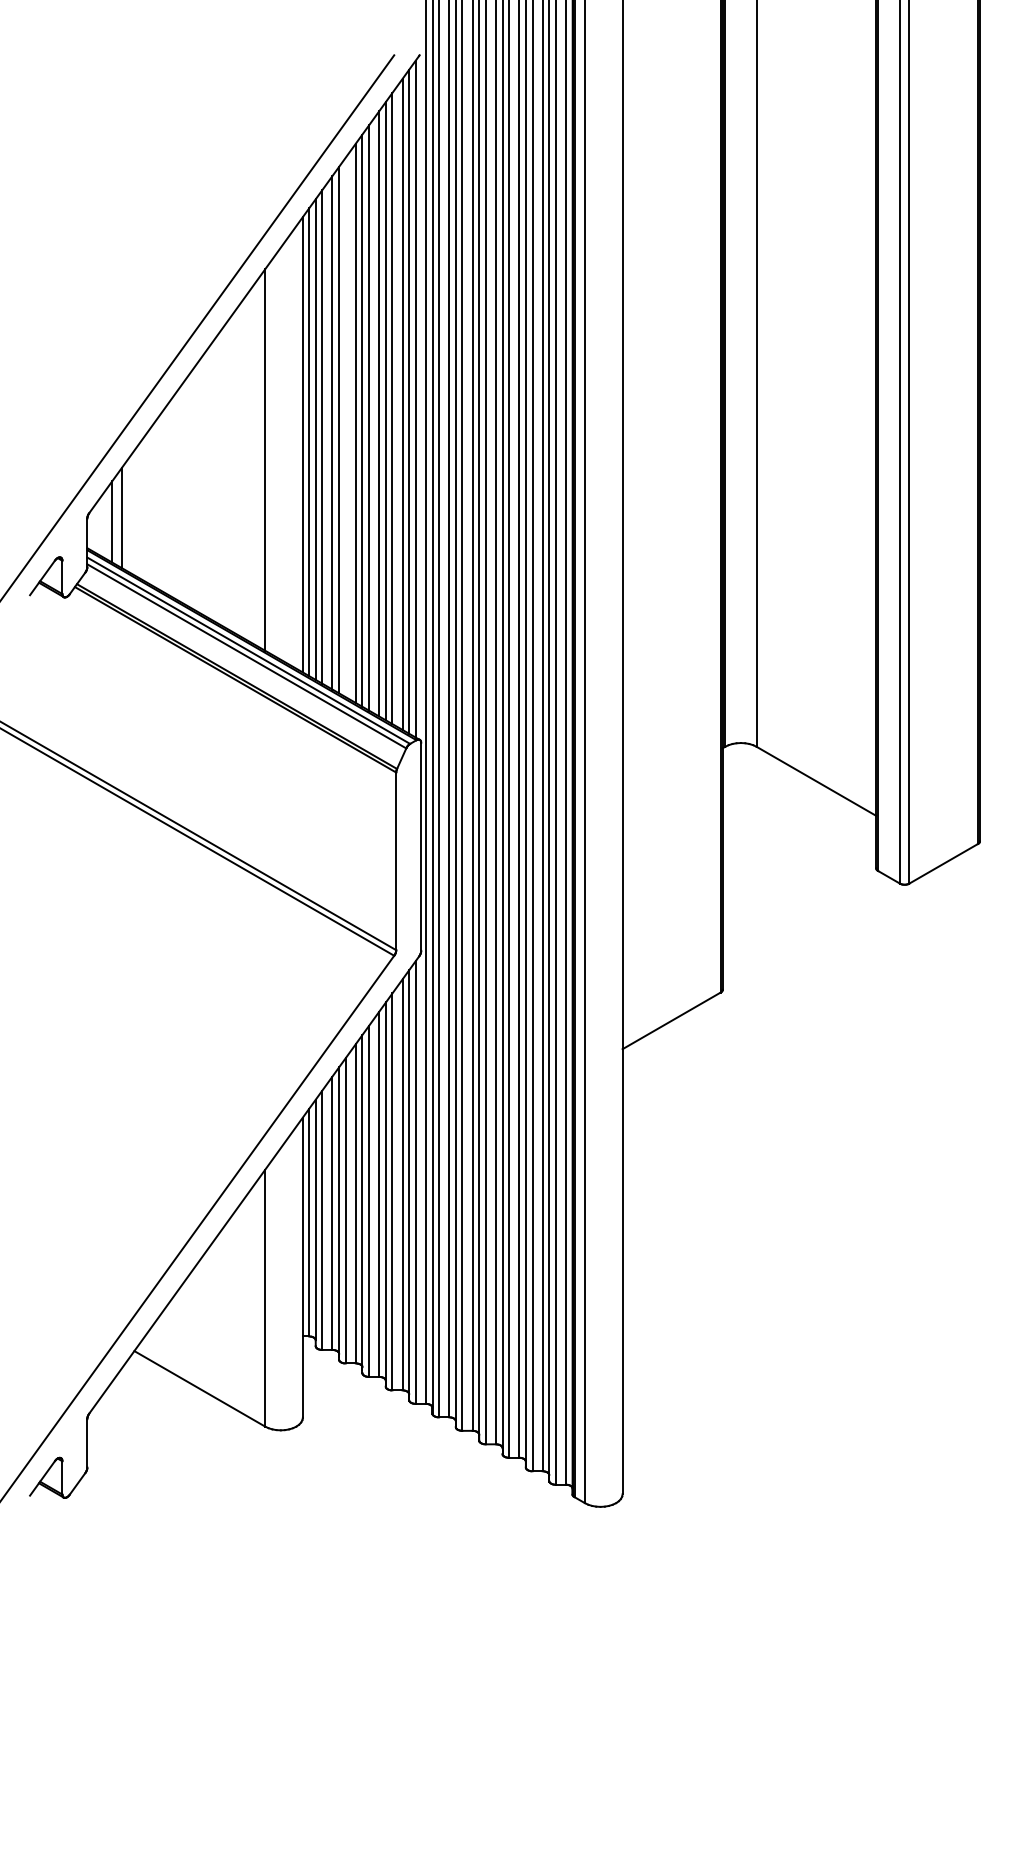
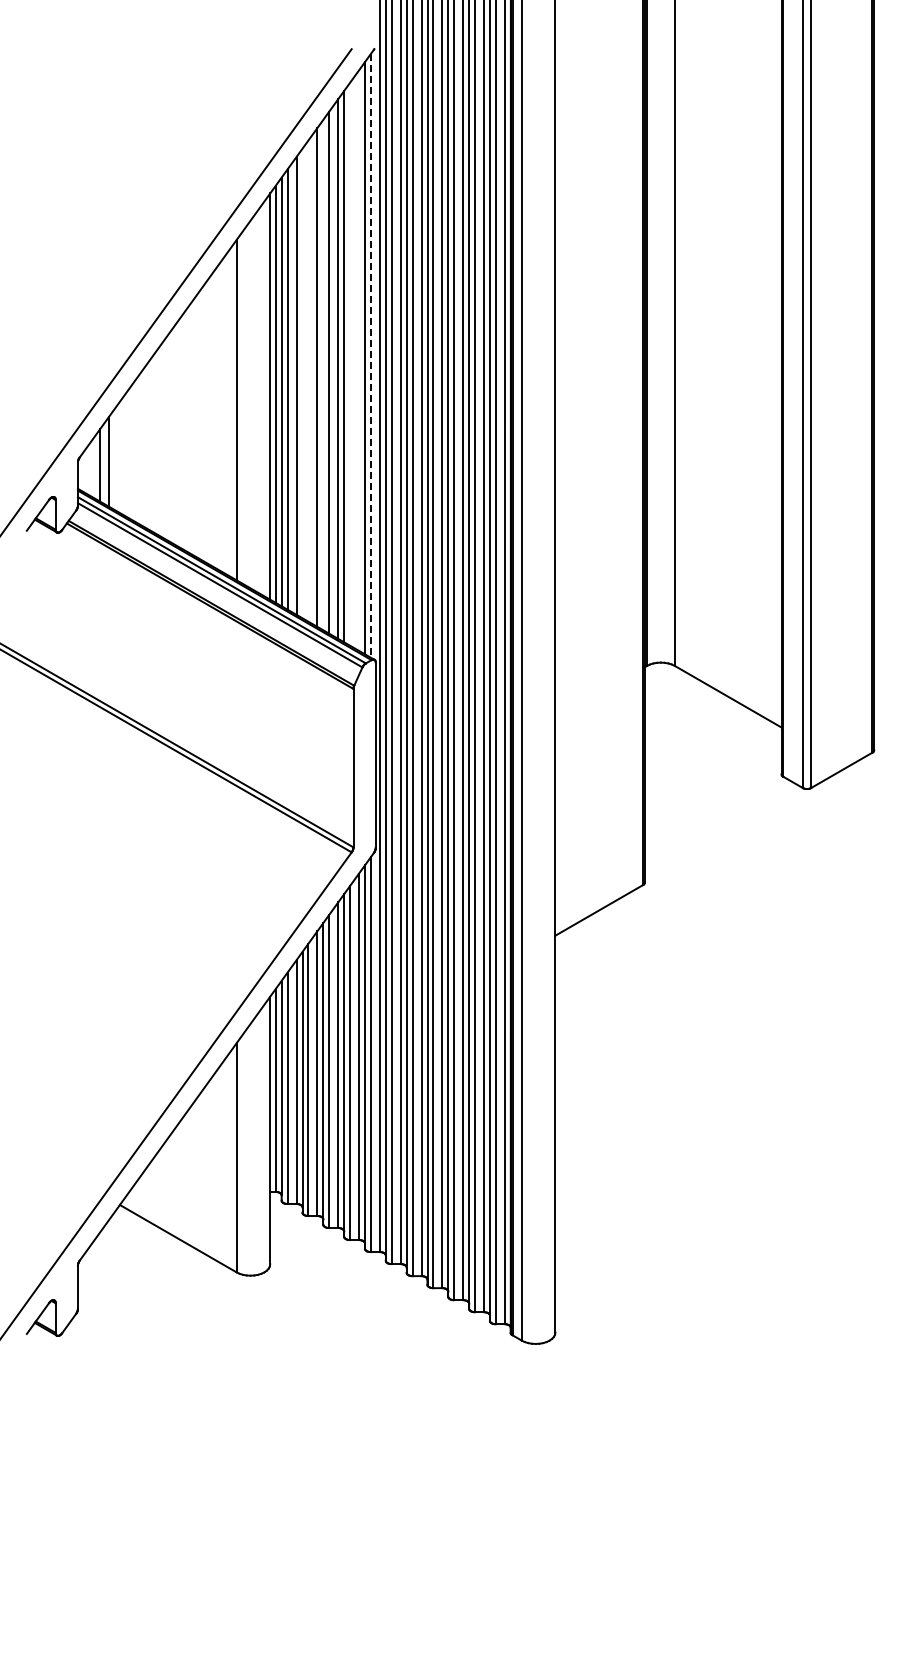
line: (415, 398) -> (370, 355), solid -> dashed
line: (402, 404) -> (359, 360), removed
line: (392, 407) -> (350, 363), removed
line: (362, 420) -> (323, 374), removed
line: (339, 430) -> (302, 383), removed

